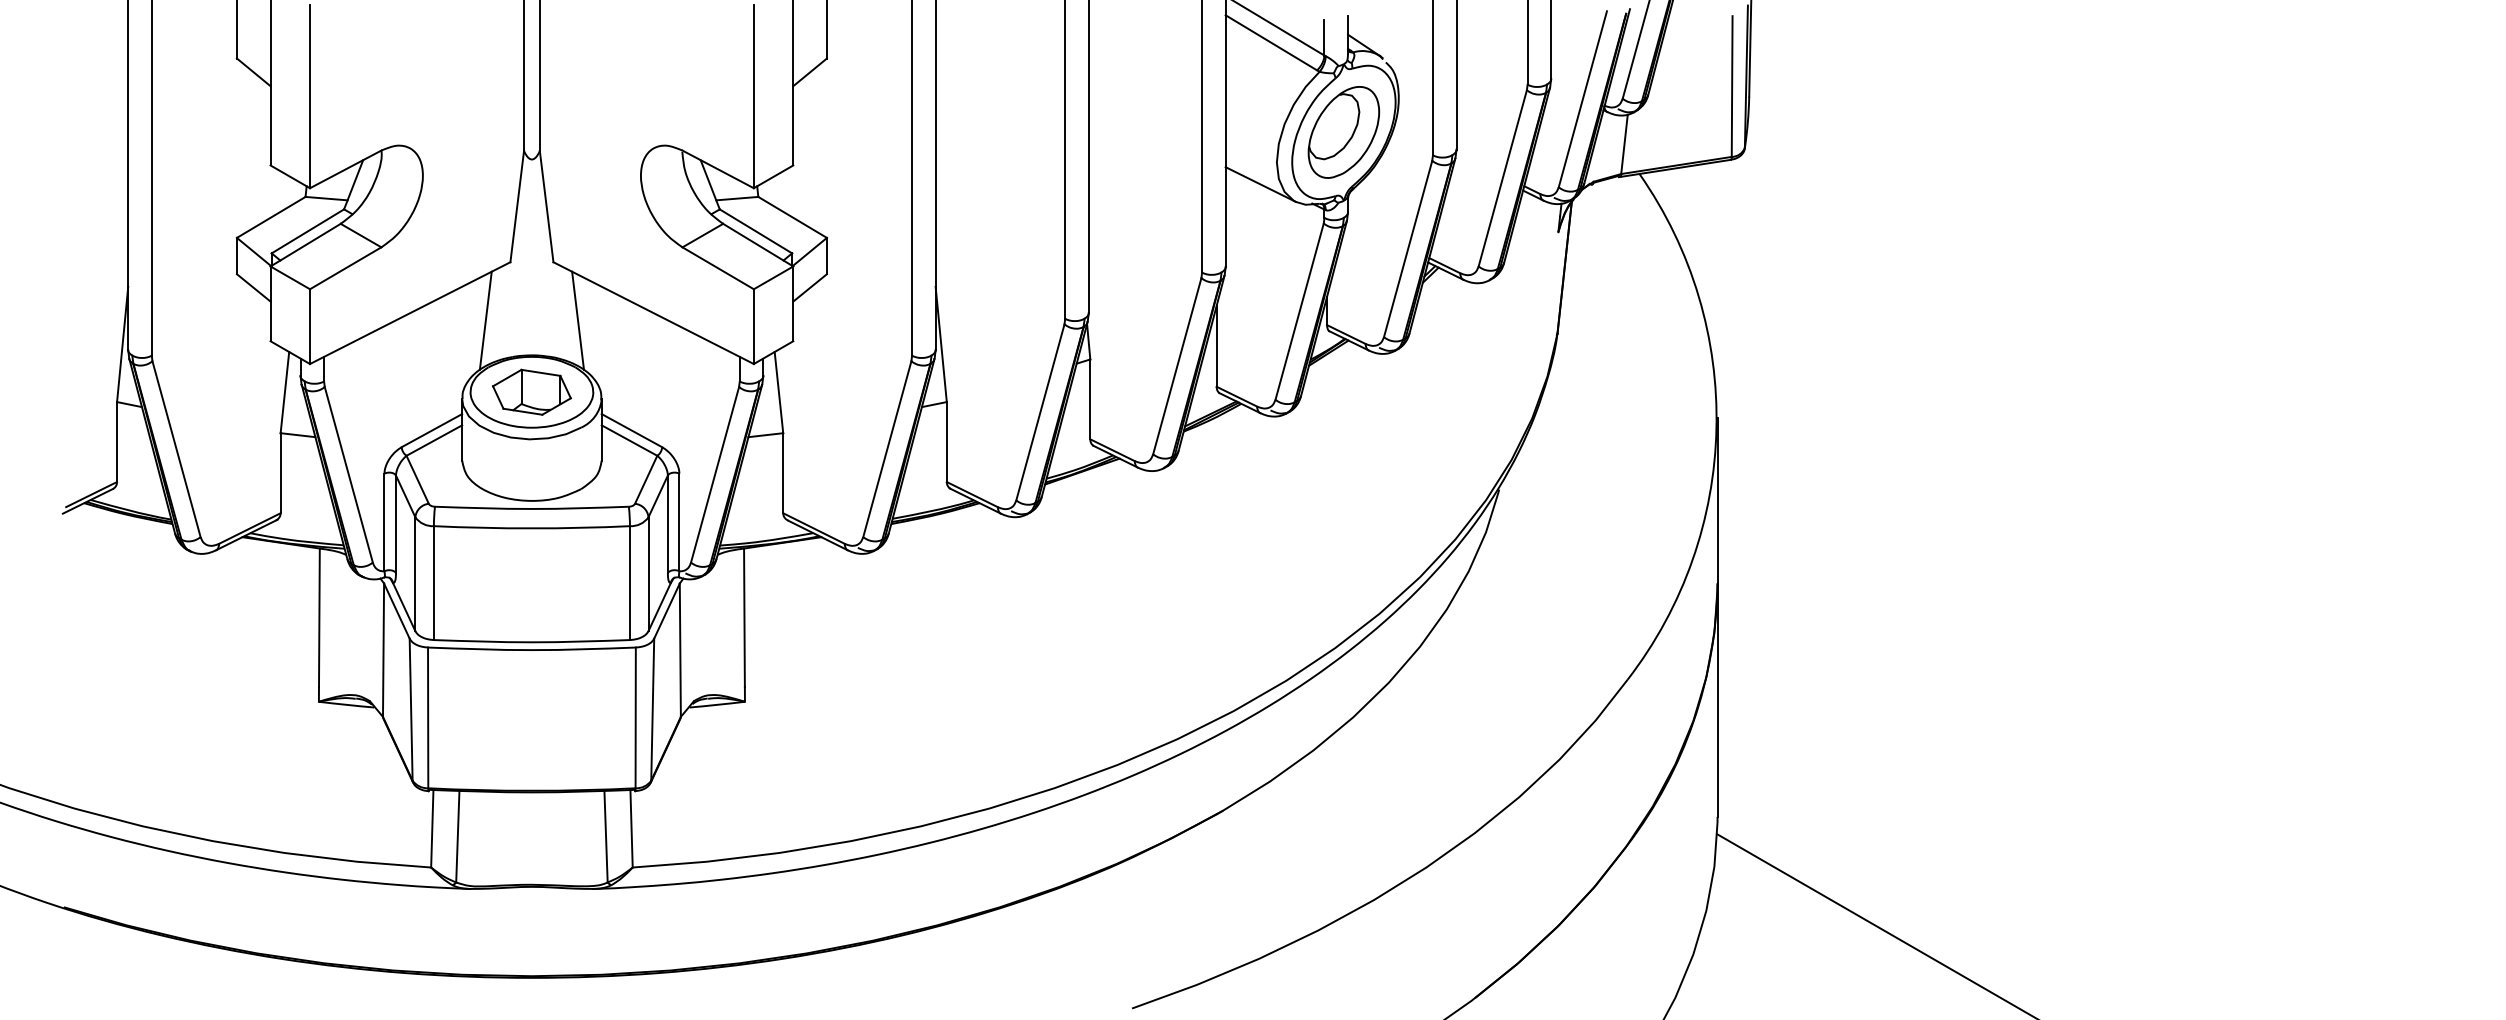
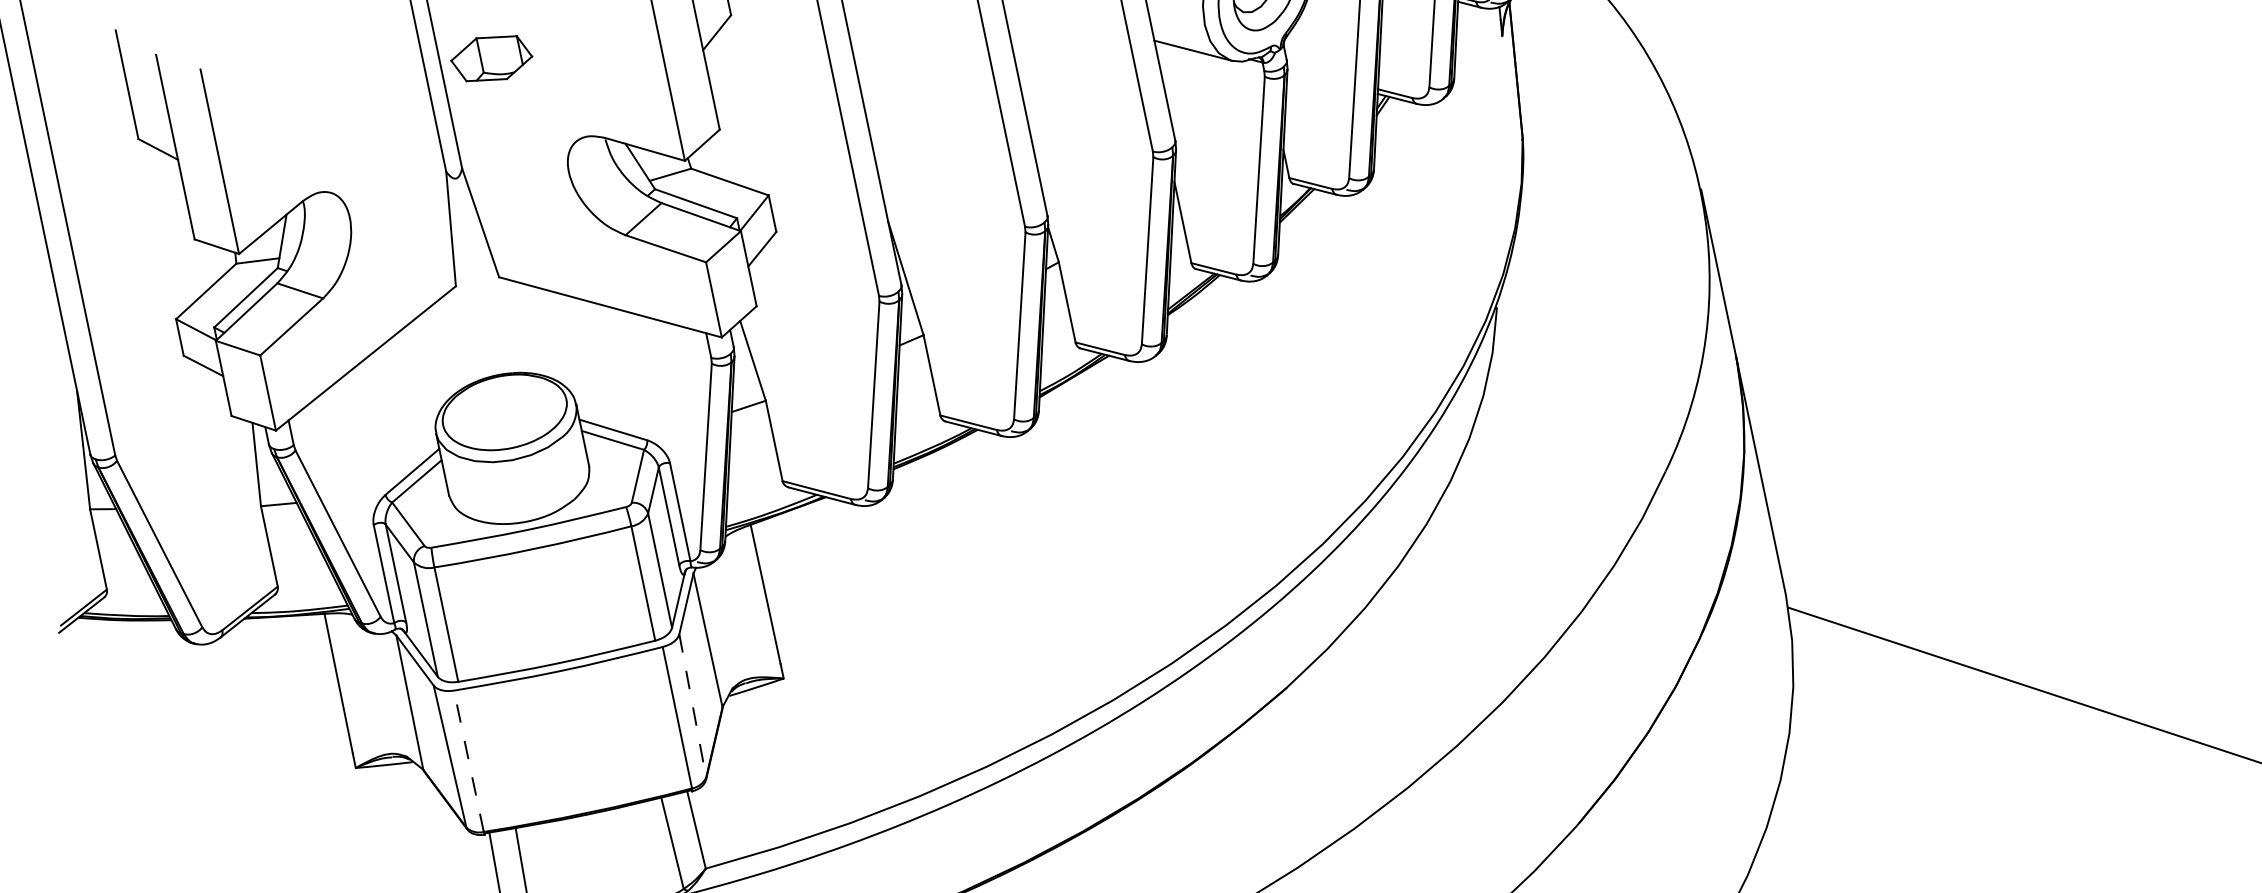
line: (485, 320) -> (443, 350), removed
line: (578, 320) -> (536, 330), removed
part: (531, 391) -> (491, 58), moved
line: (652, 710) -> (692, 706), solid -> dashed
line: (428, 717) -> (469, 760), solid -> dashed

